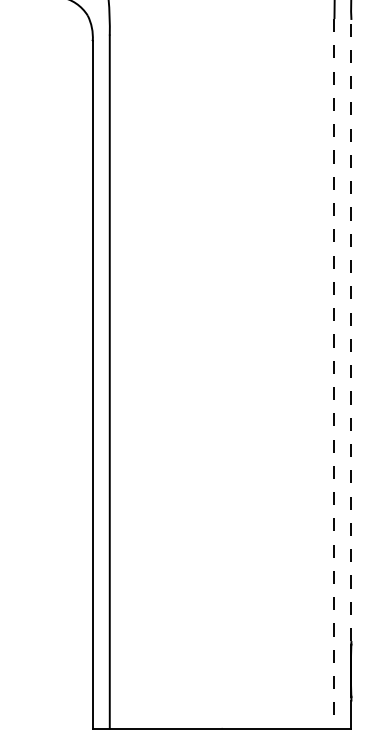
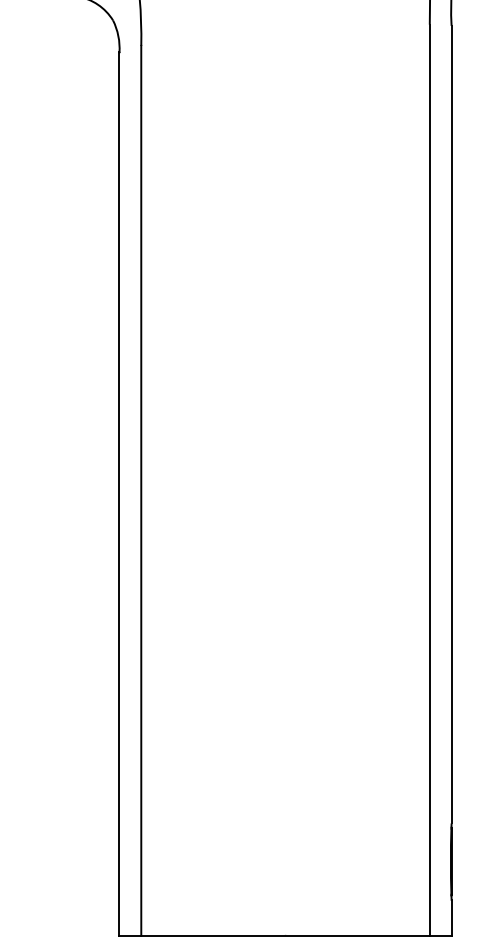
line: (351, 330) -> (451, 424), dashed -> solid
line: (334, 374) -> (429, 480), dashed -> solid

